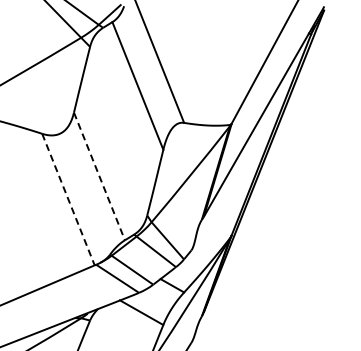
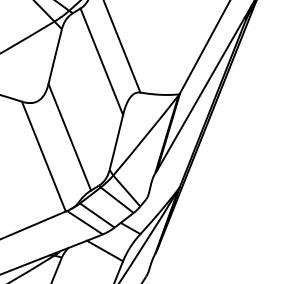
line: (99, 176) -> (69, 137), dashed -> solid
line: (68, 199) -> (43, 156), dashed -> solid

